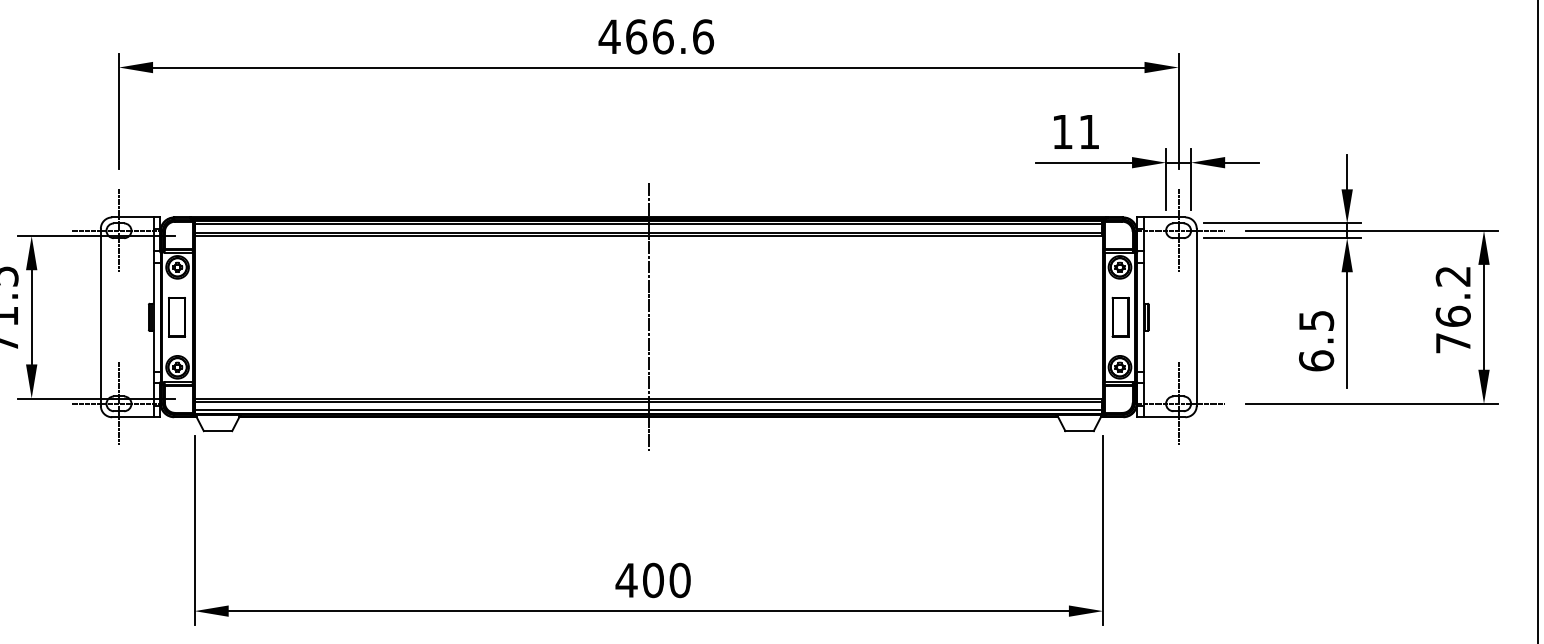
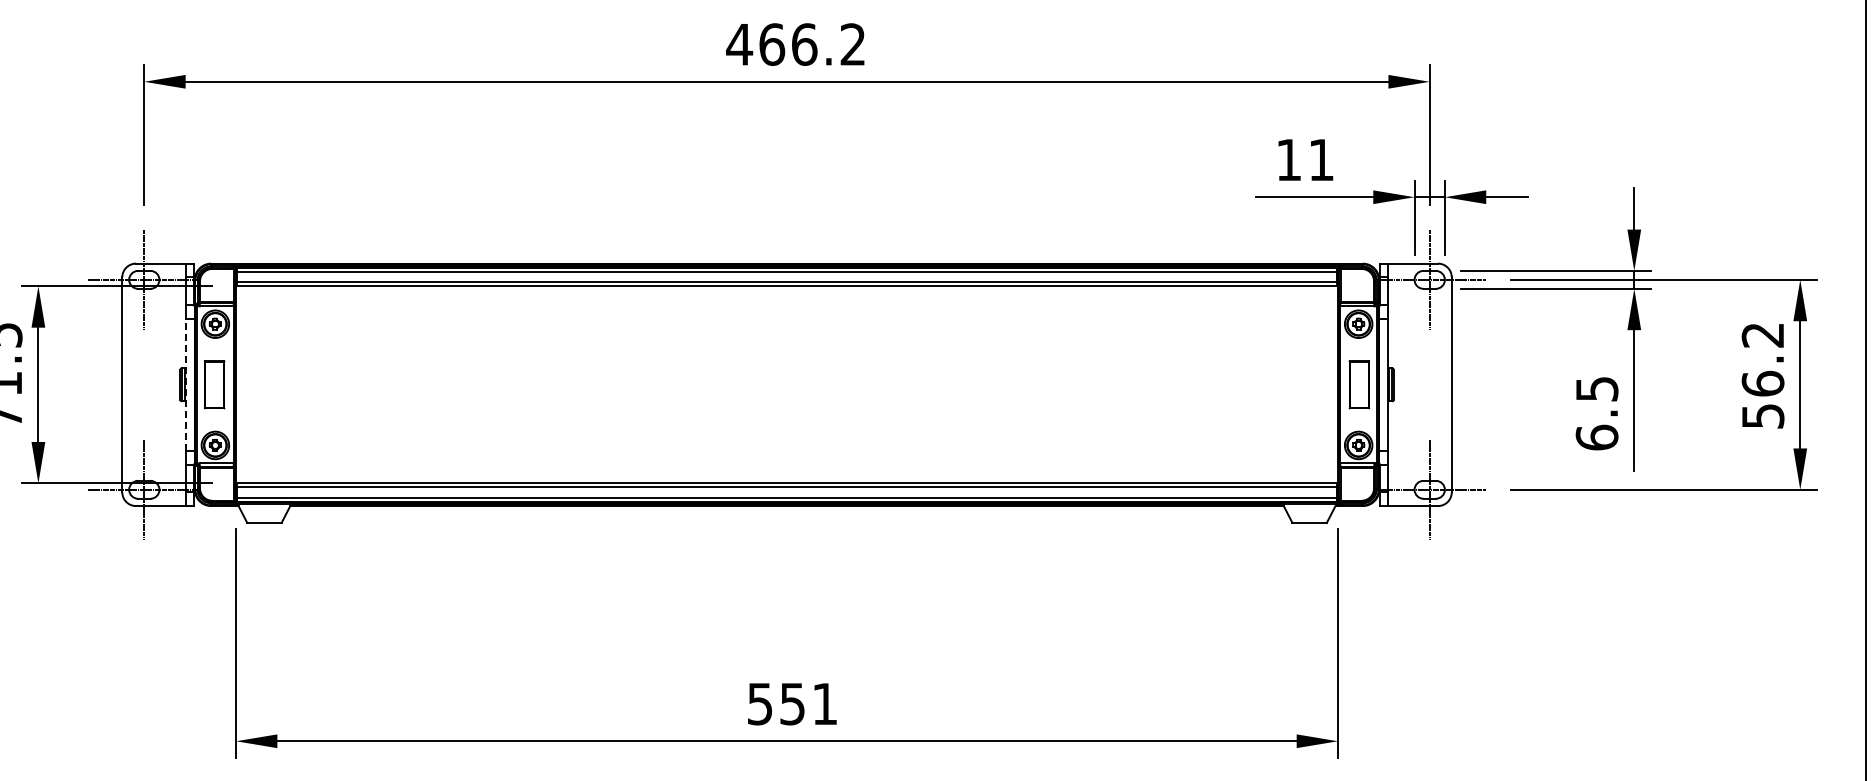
text: (703, 36) -> (853, 44), 466.6 -> 466.2
line: (153, 317) -> (186, 384), solid -> dashed
line: (649, 317) -> (787, 384), removed
text: (1453, 343) -> (1763, 416), 76.2 -> 56.2
text: (652, 580) -> (791, 703), 400 -> 551

